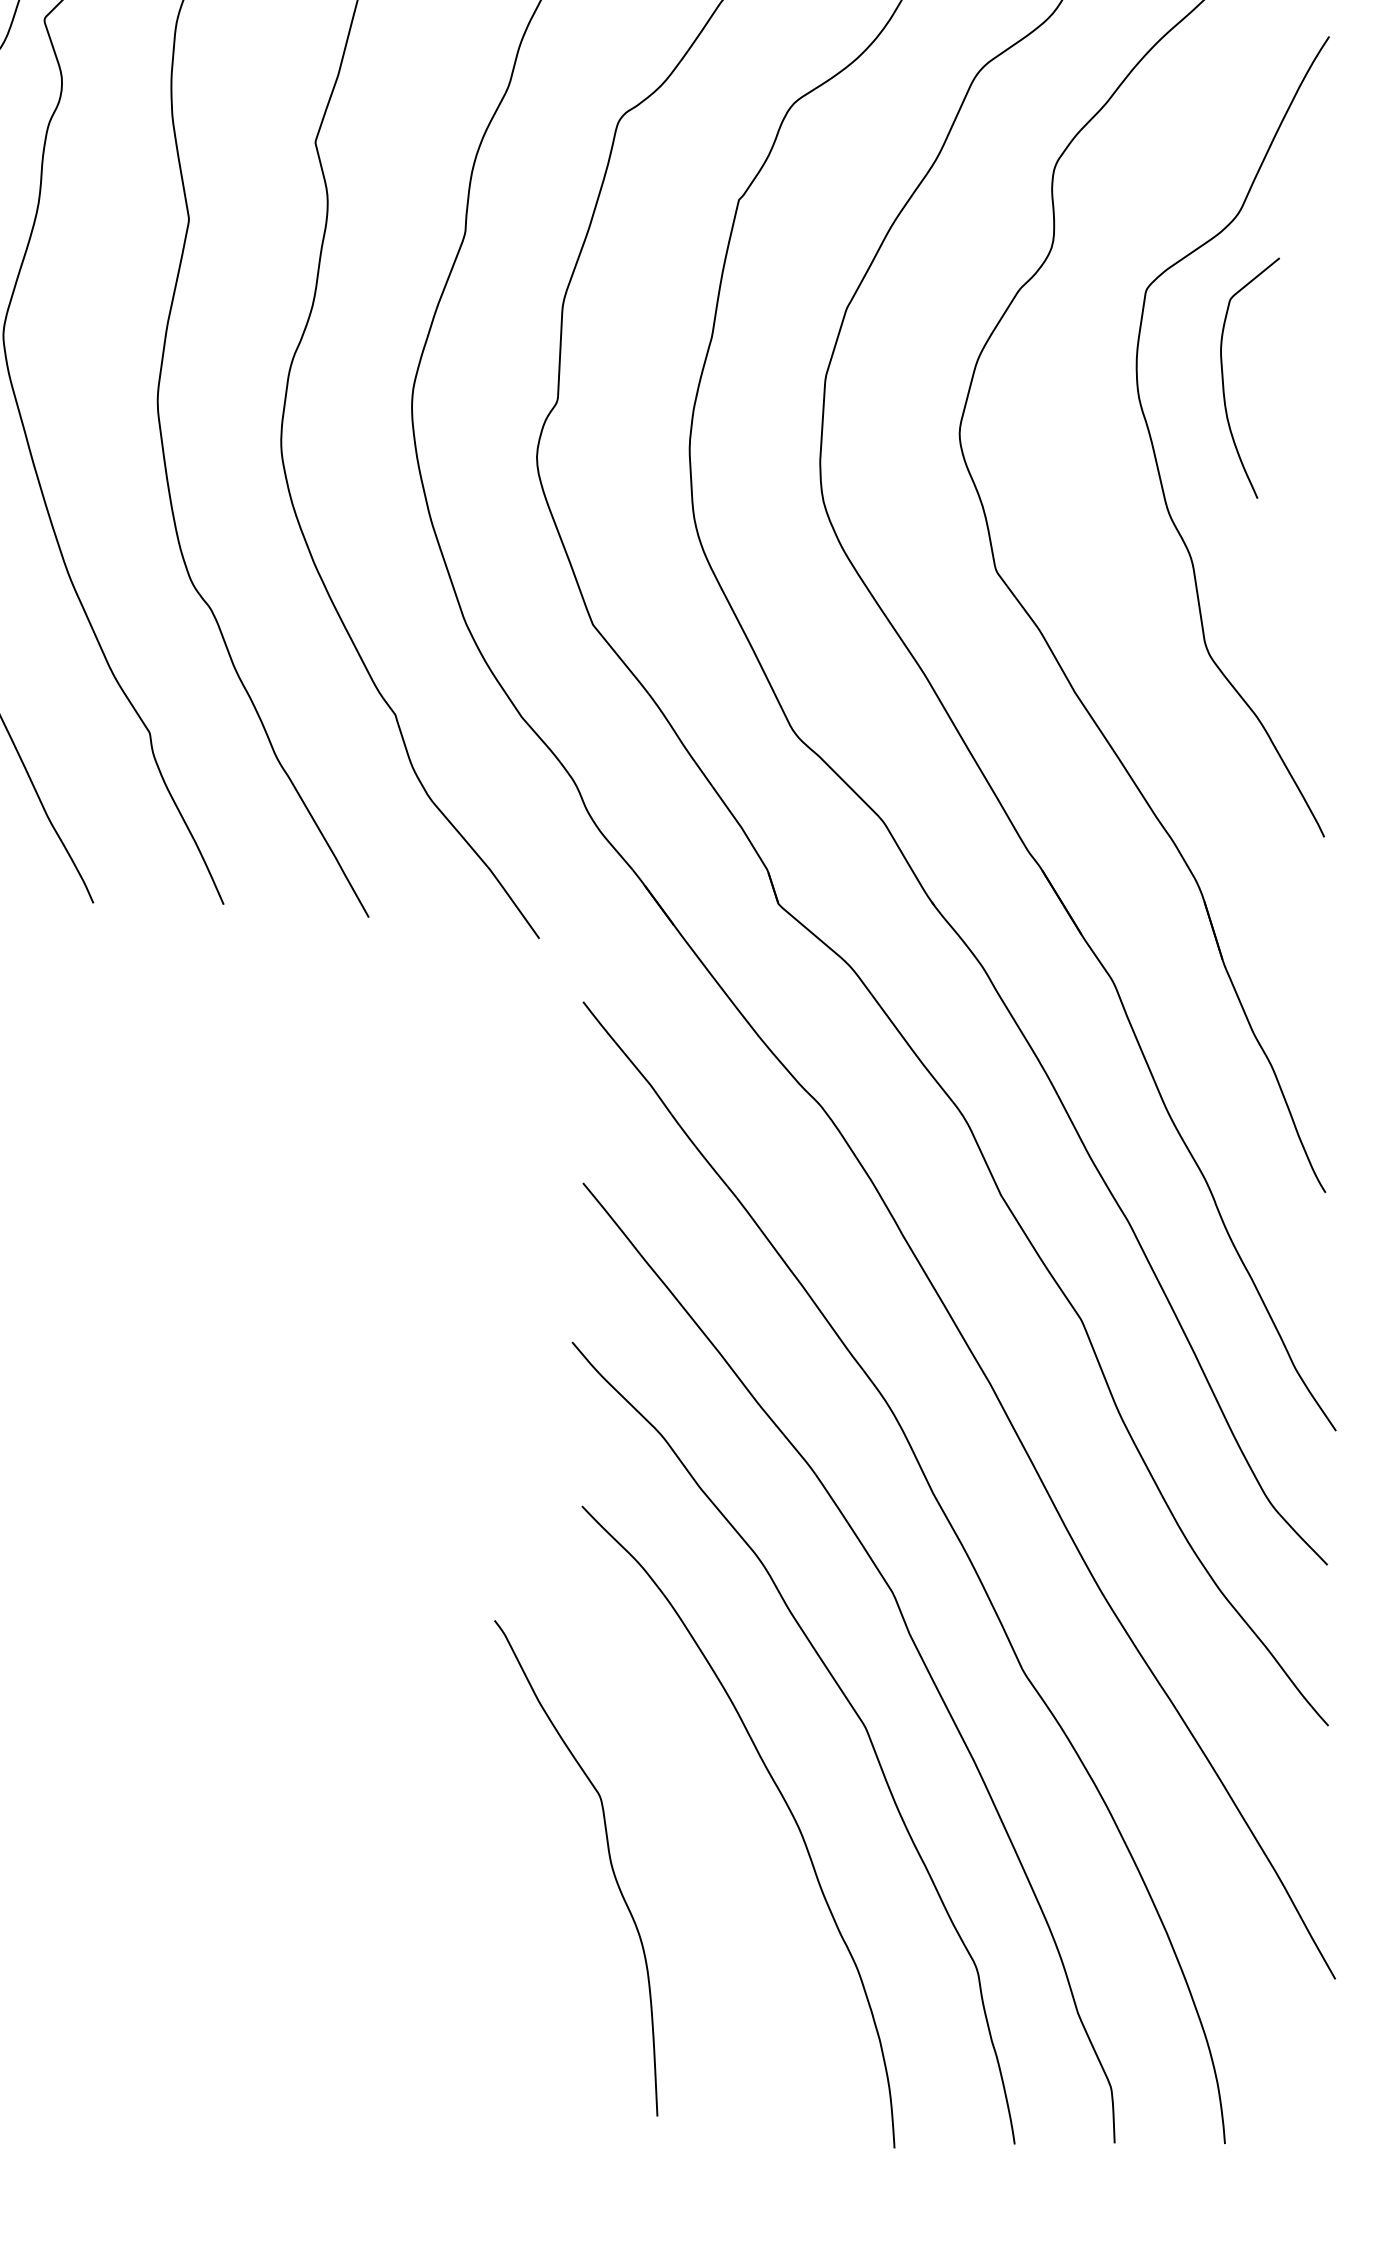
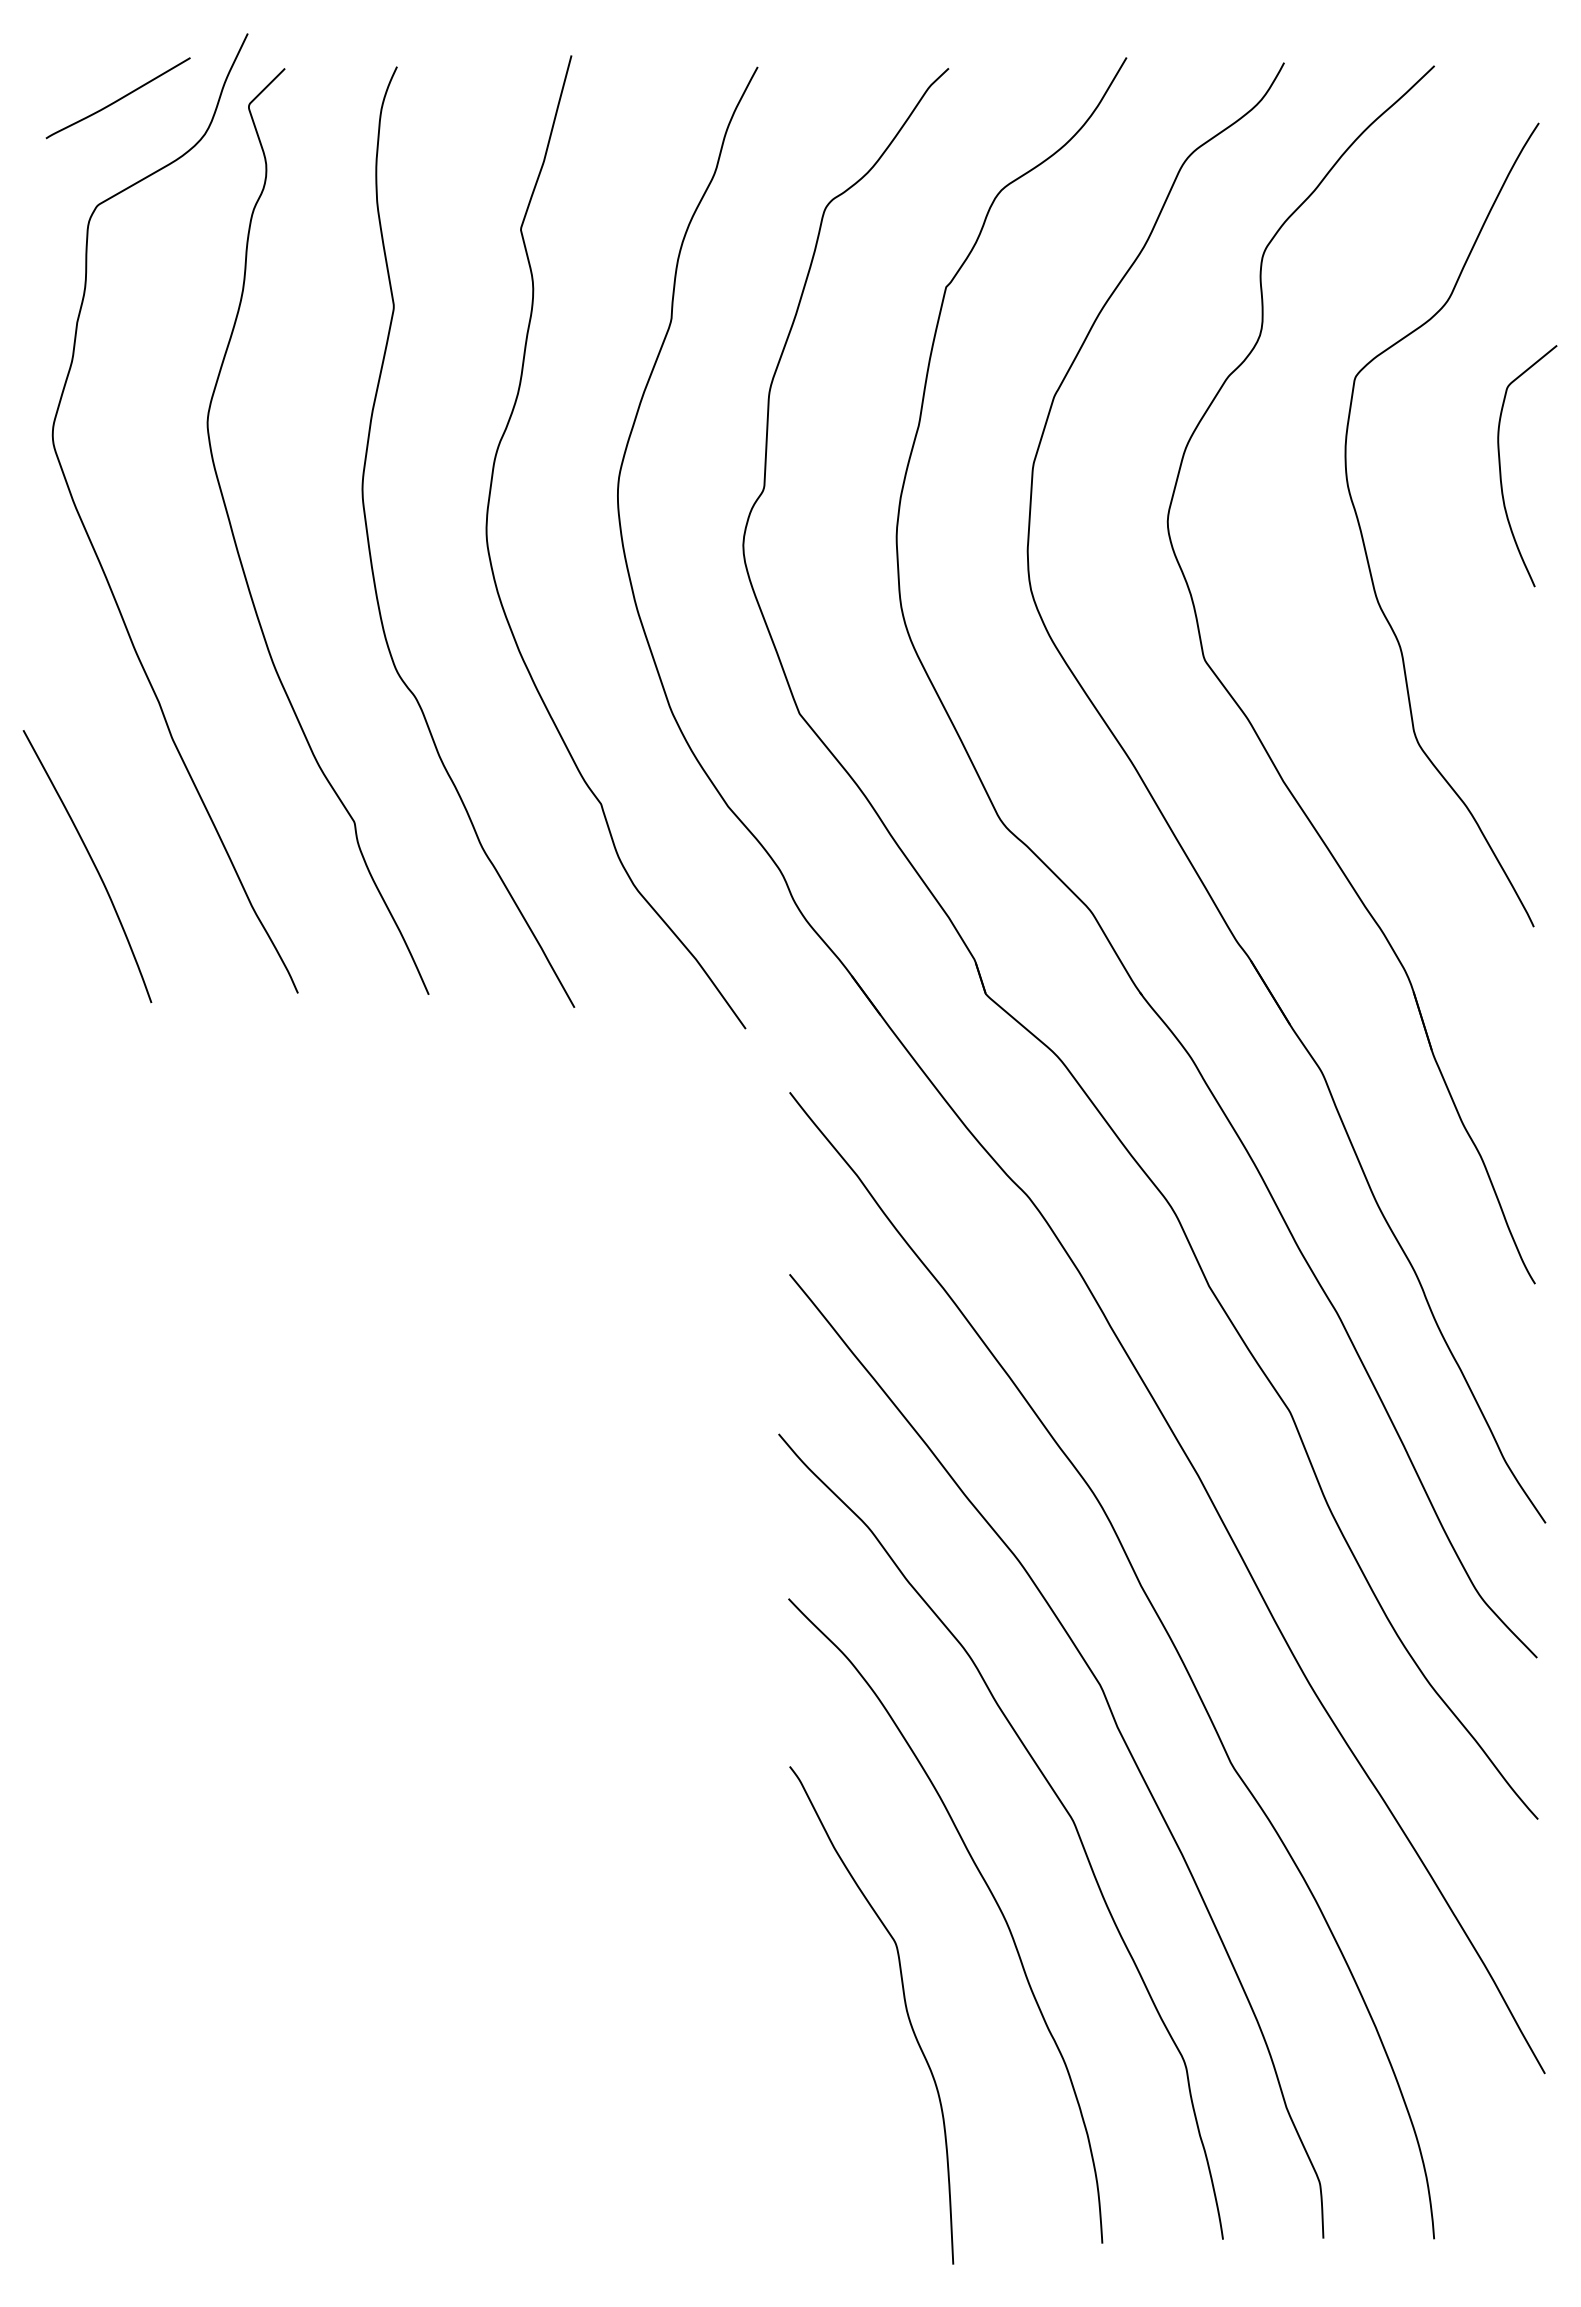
curve: (1224, 383) -> (1501, 471), moved
curve: (609, 1862) -> (905, 2009), moved

